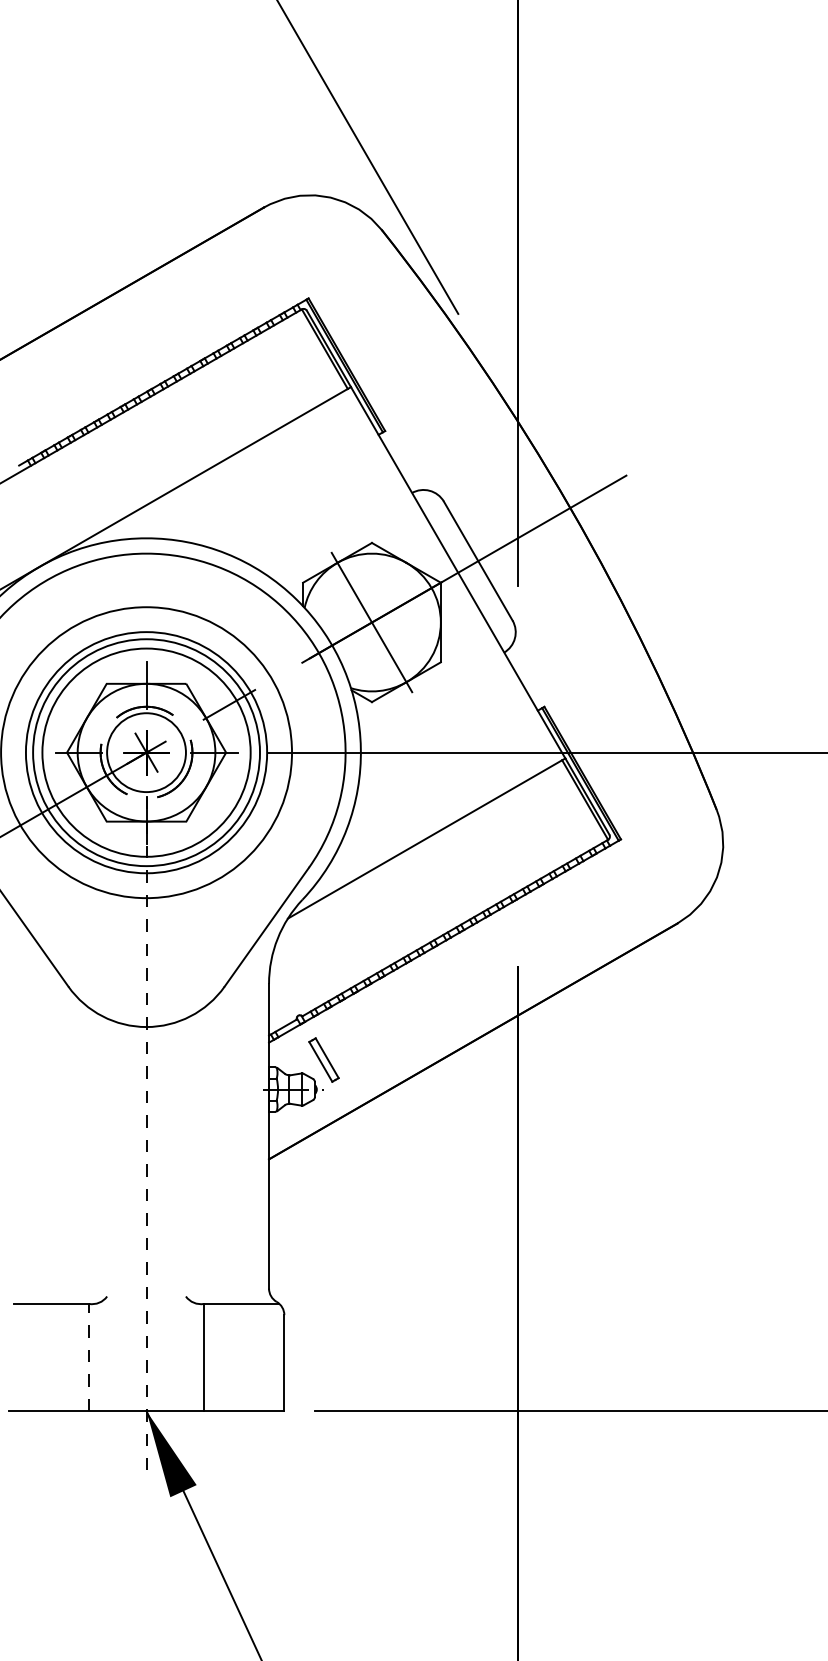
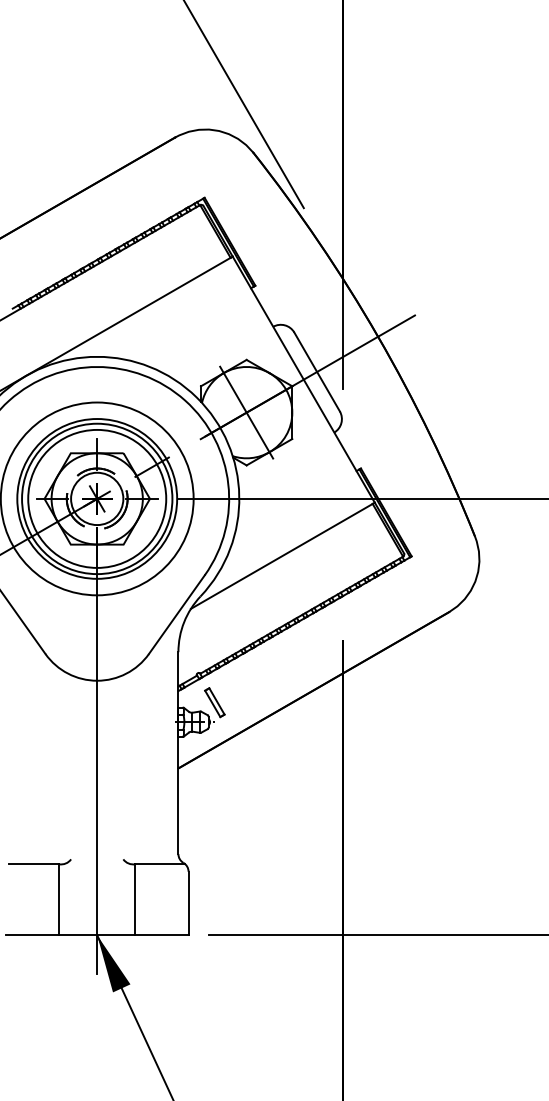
line: (146, 1133) -> (97, 751), dashed -> solid
line: (89, 1357) -> (59, 899), dashed -> solid

